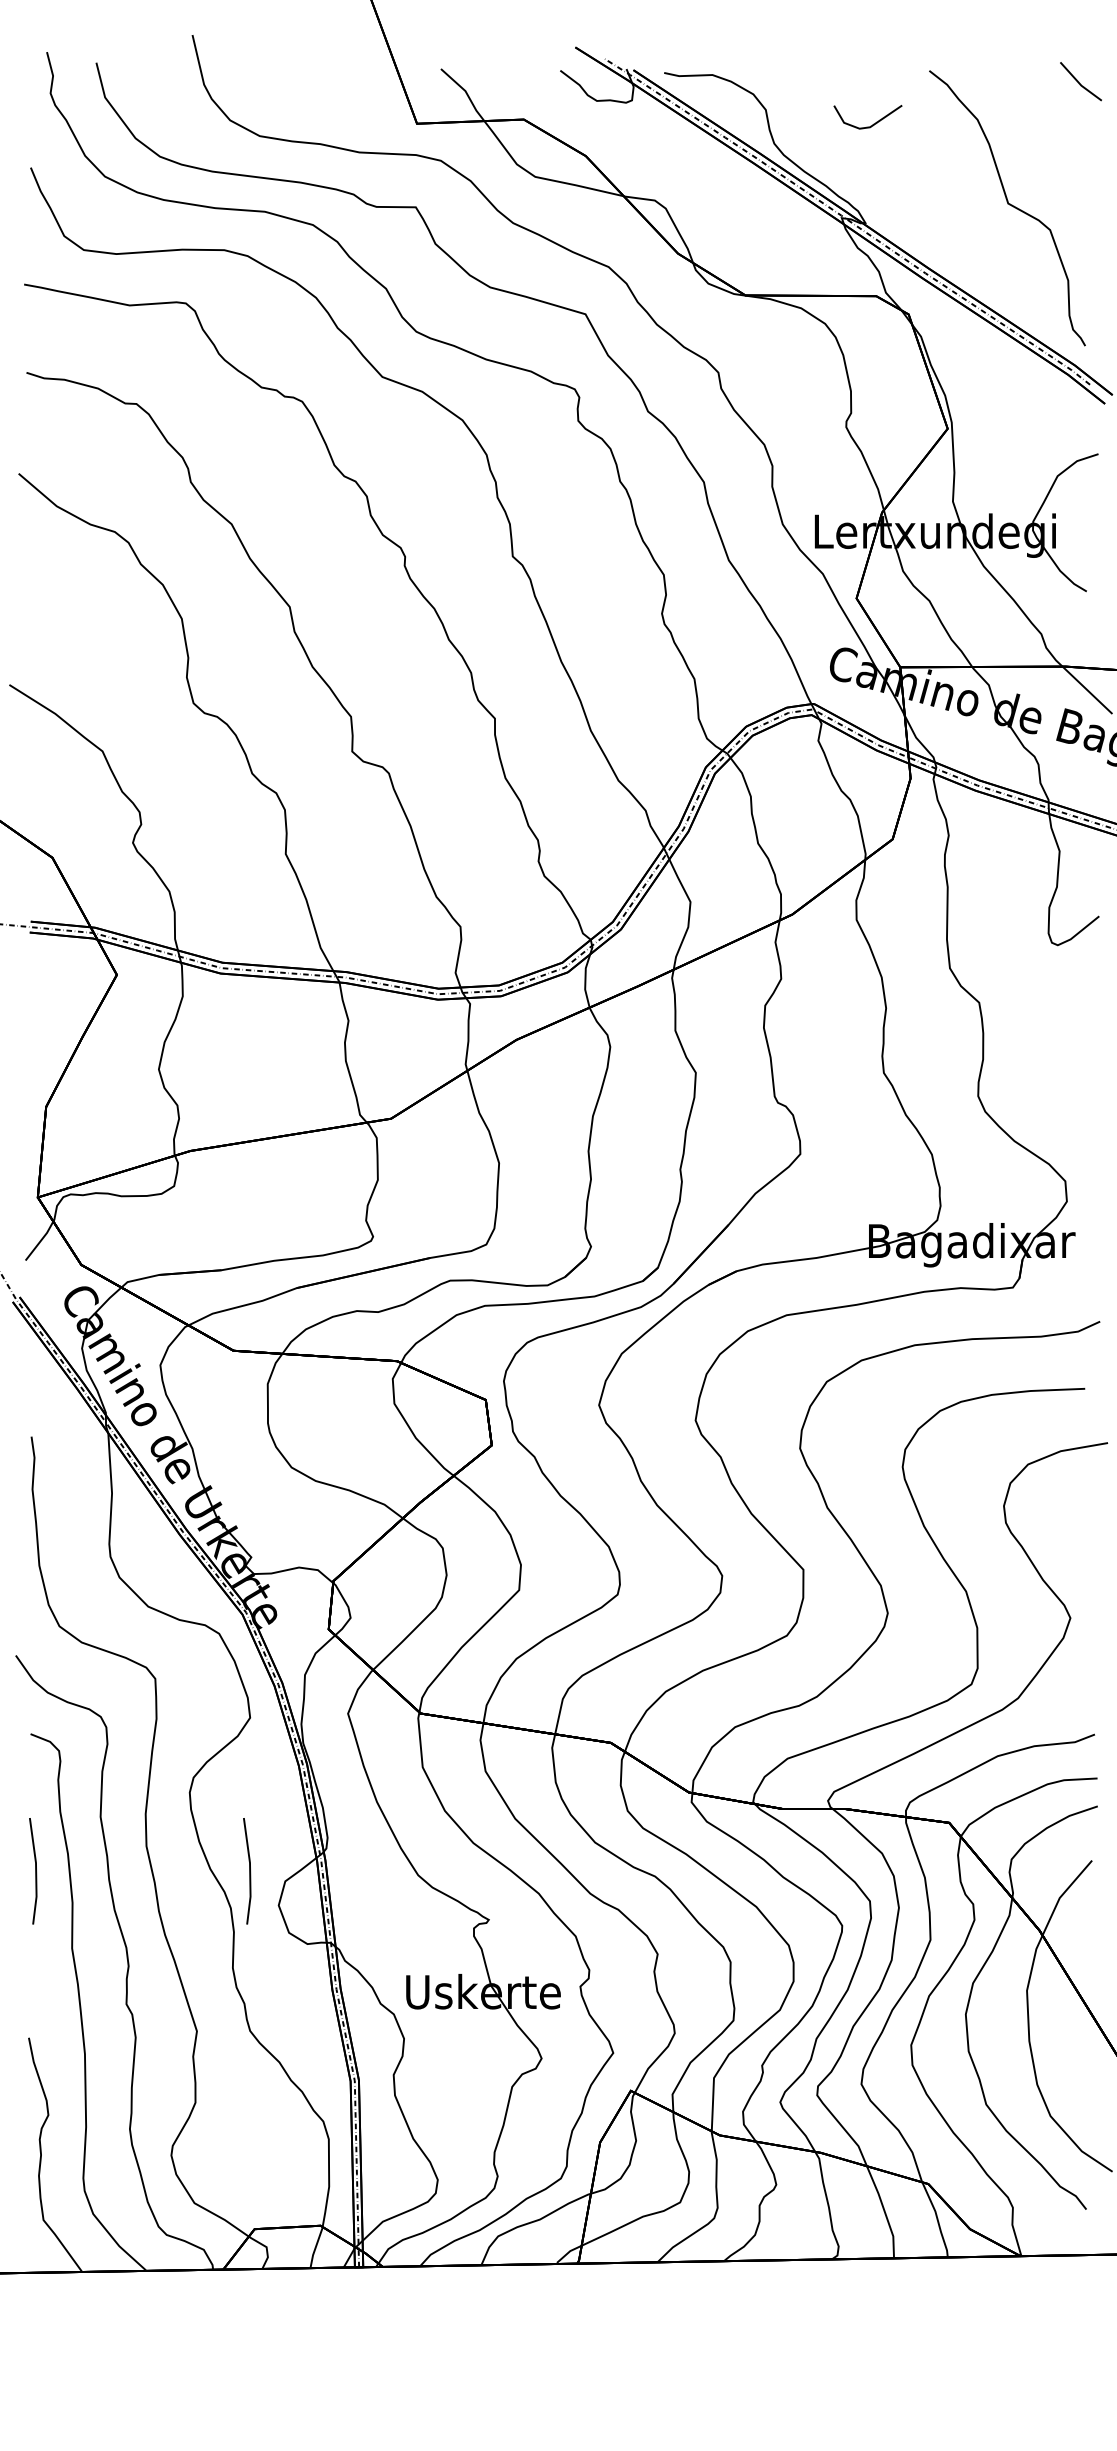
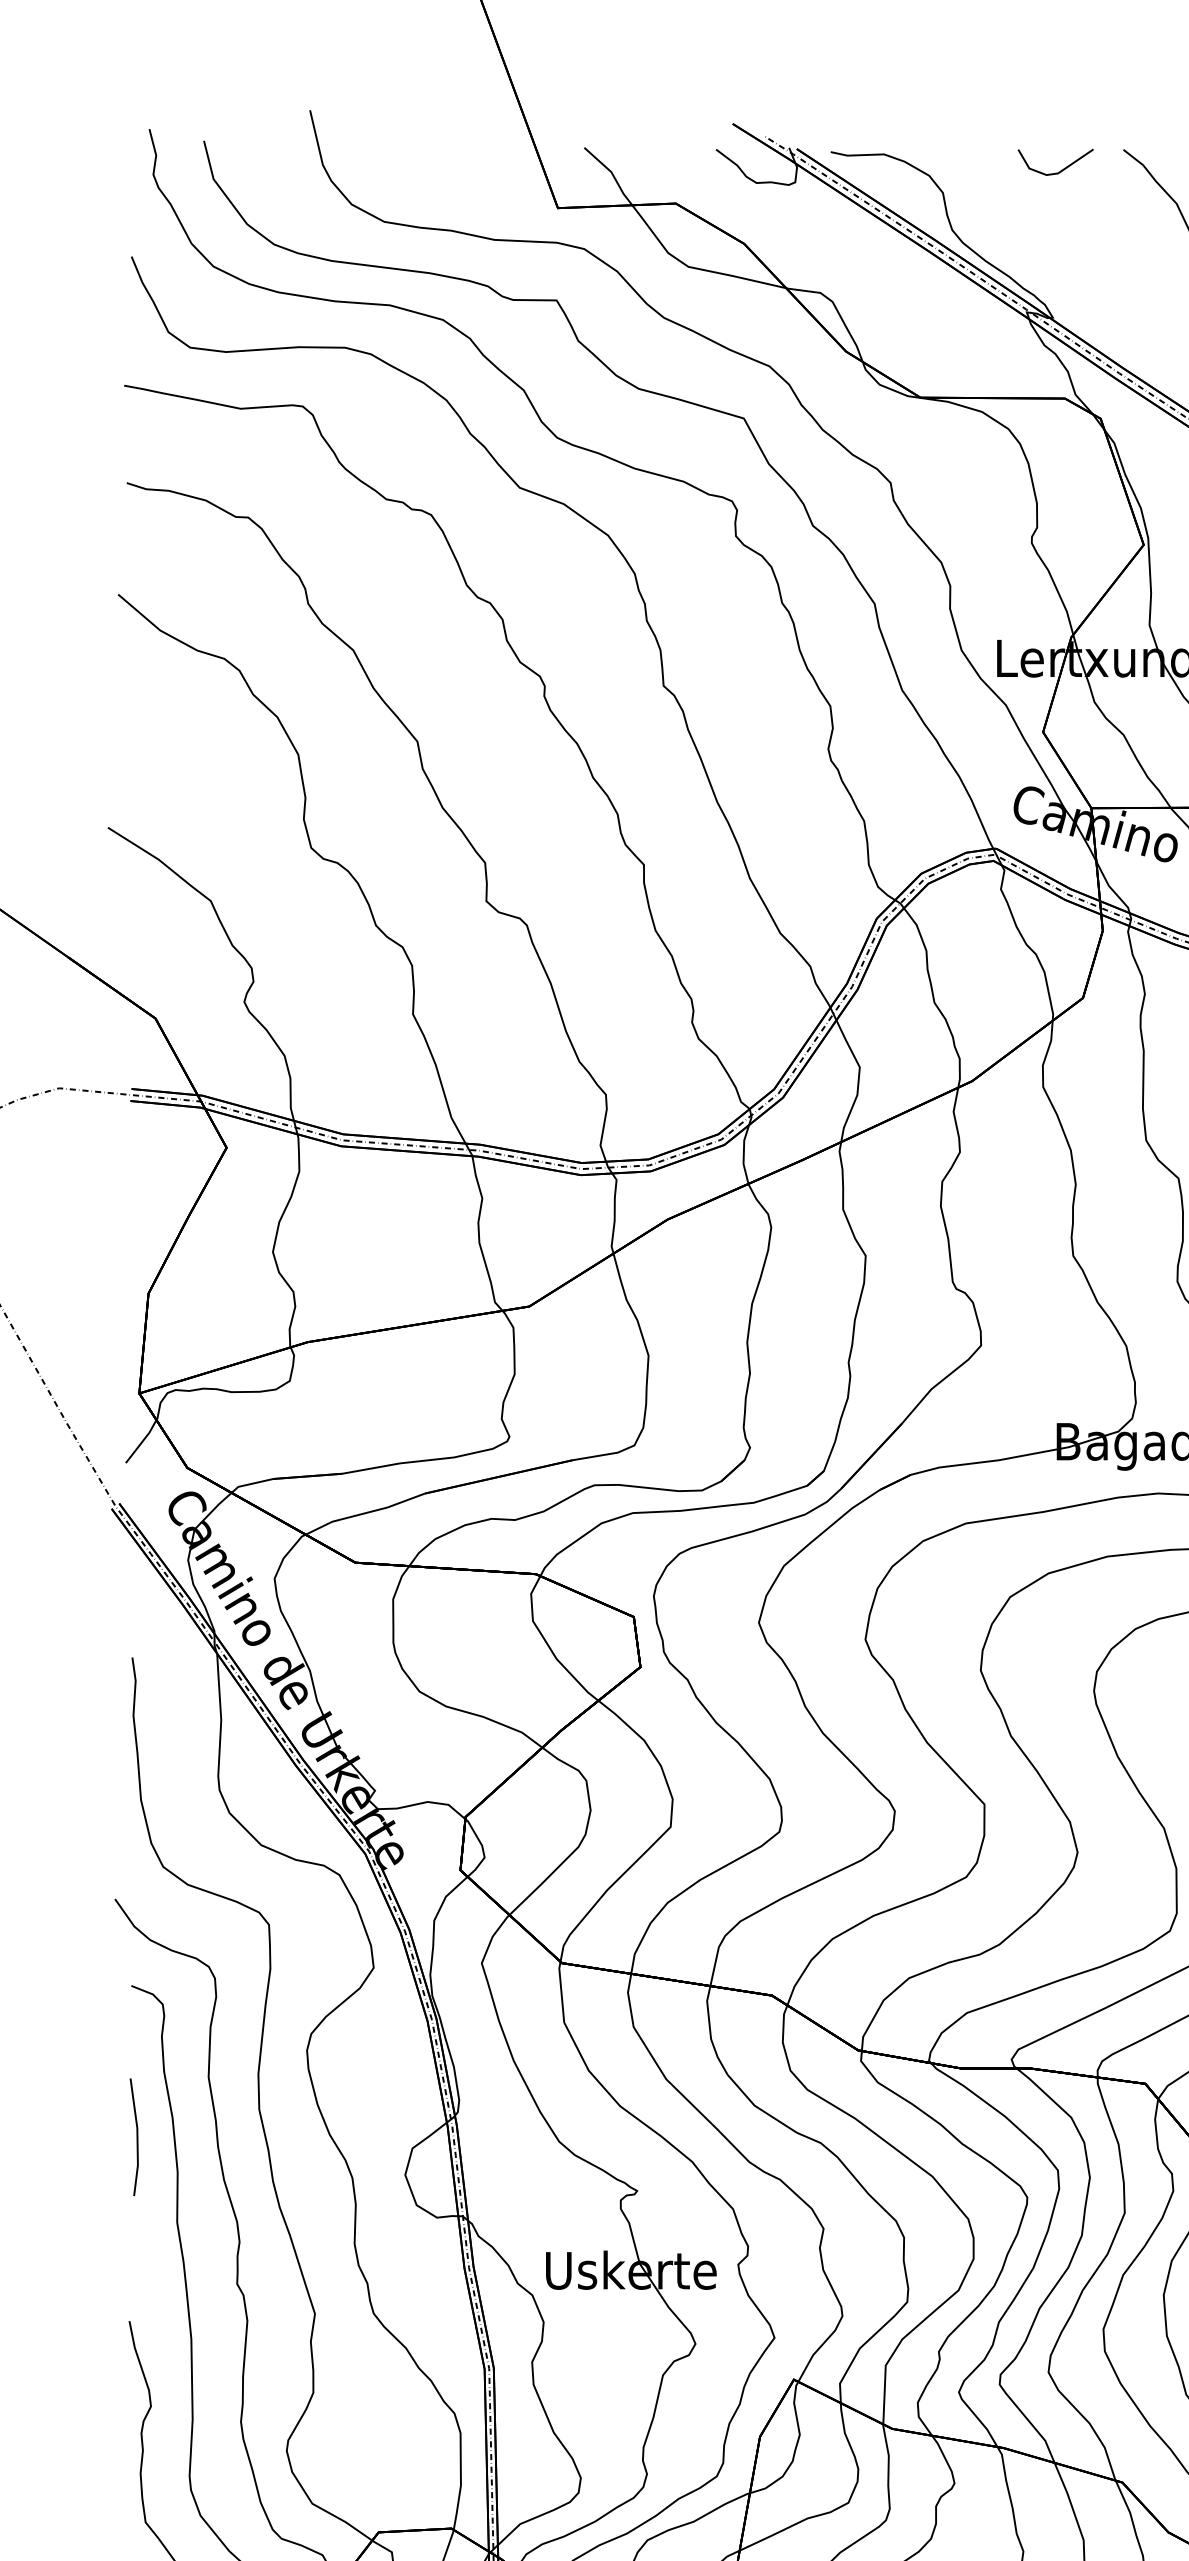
line: (873, 123) -> (1061, 169), moved
line: (249, 1871) -> (372, 2137), removed

